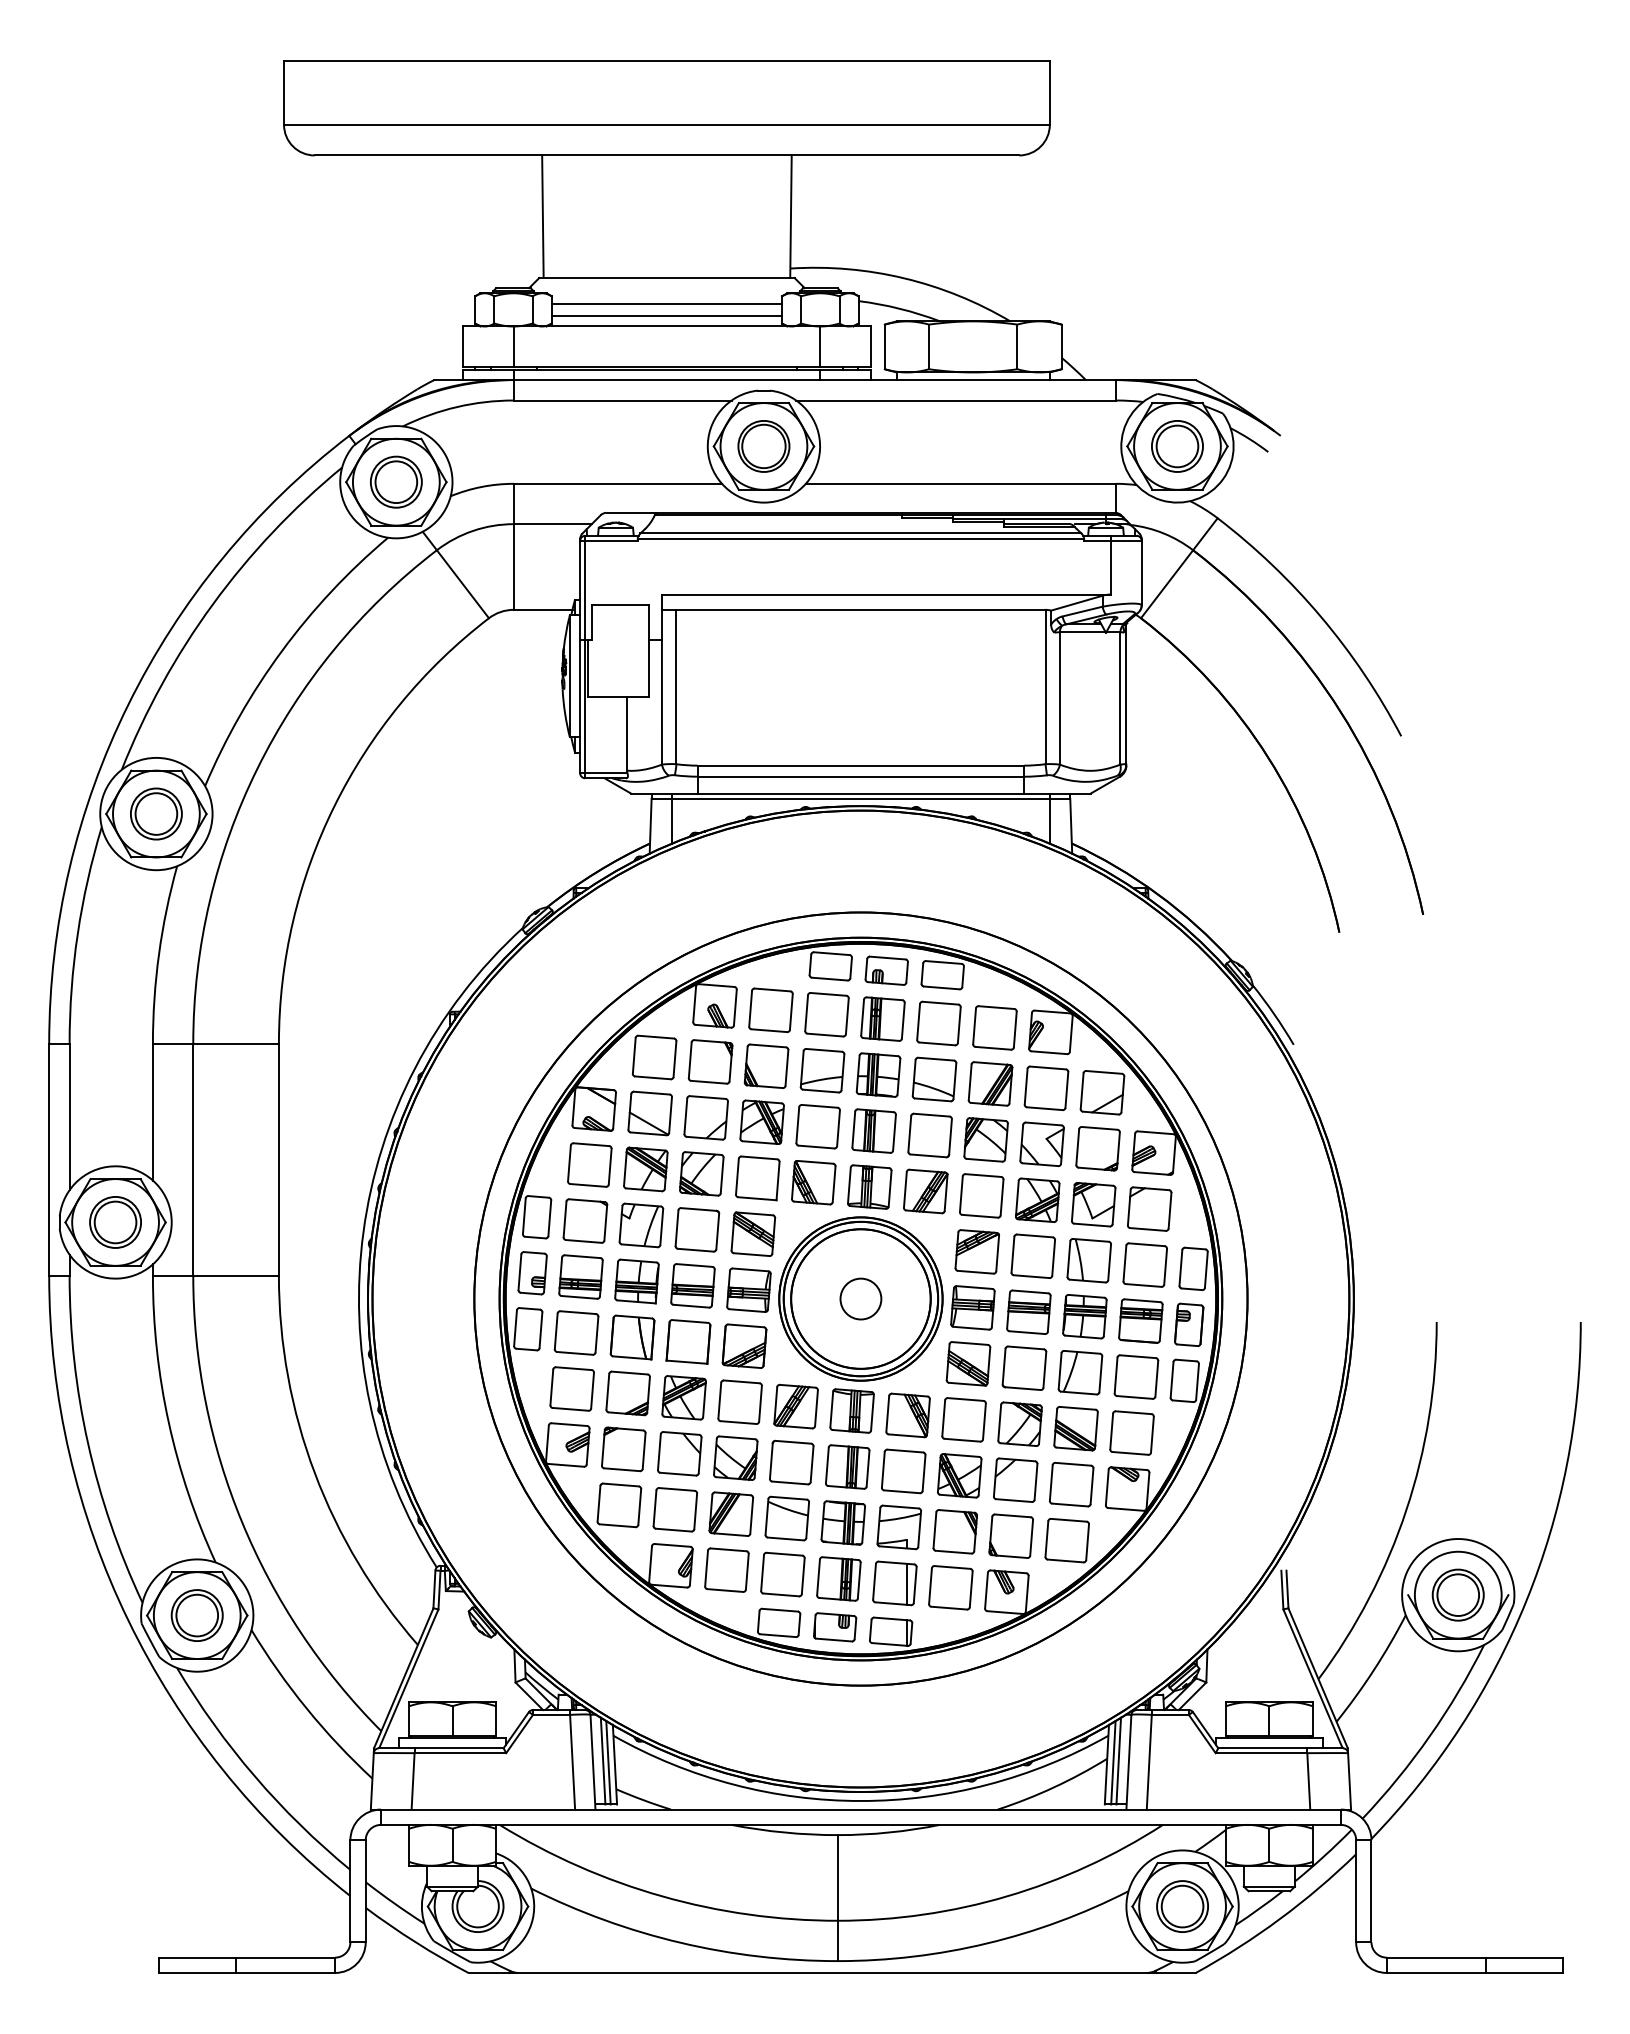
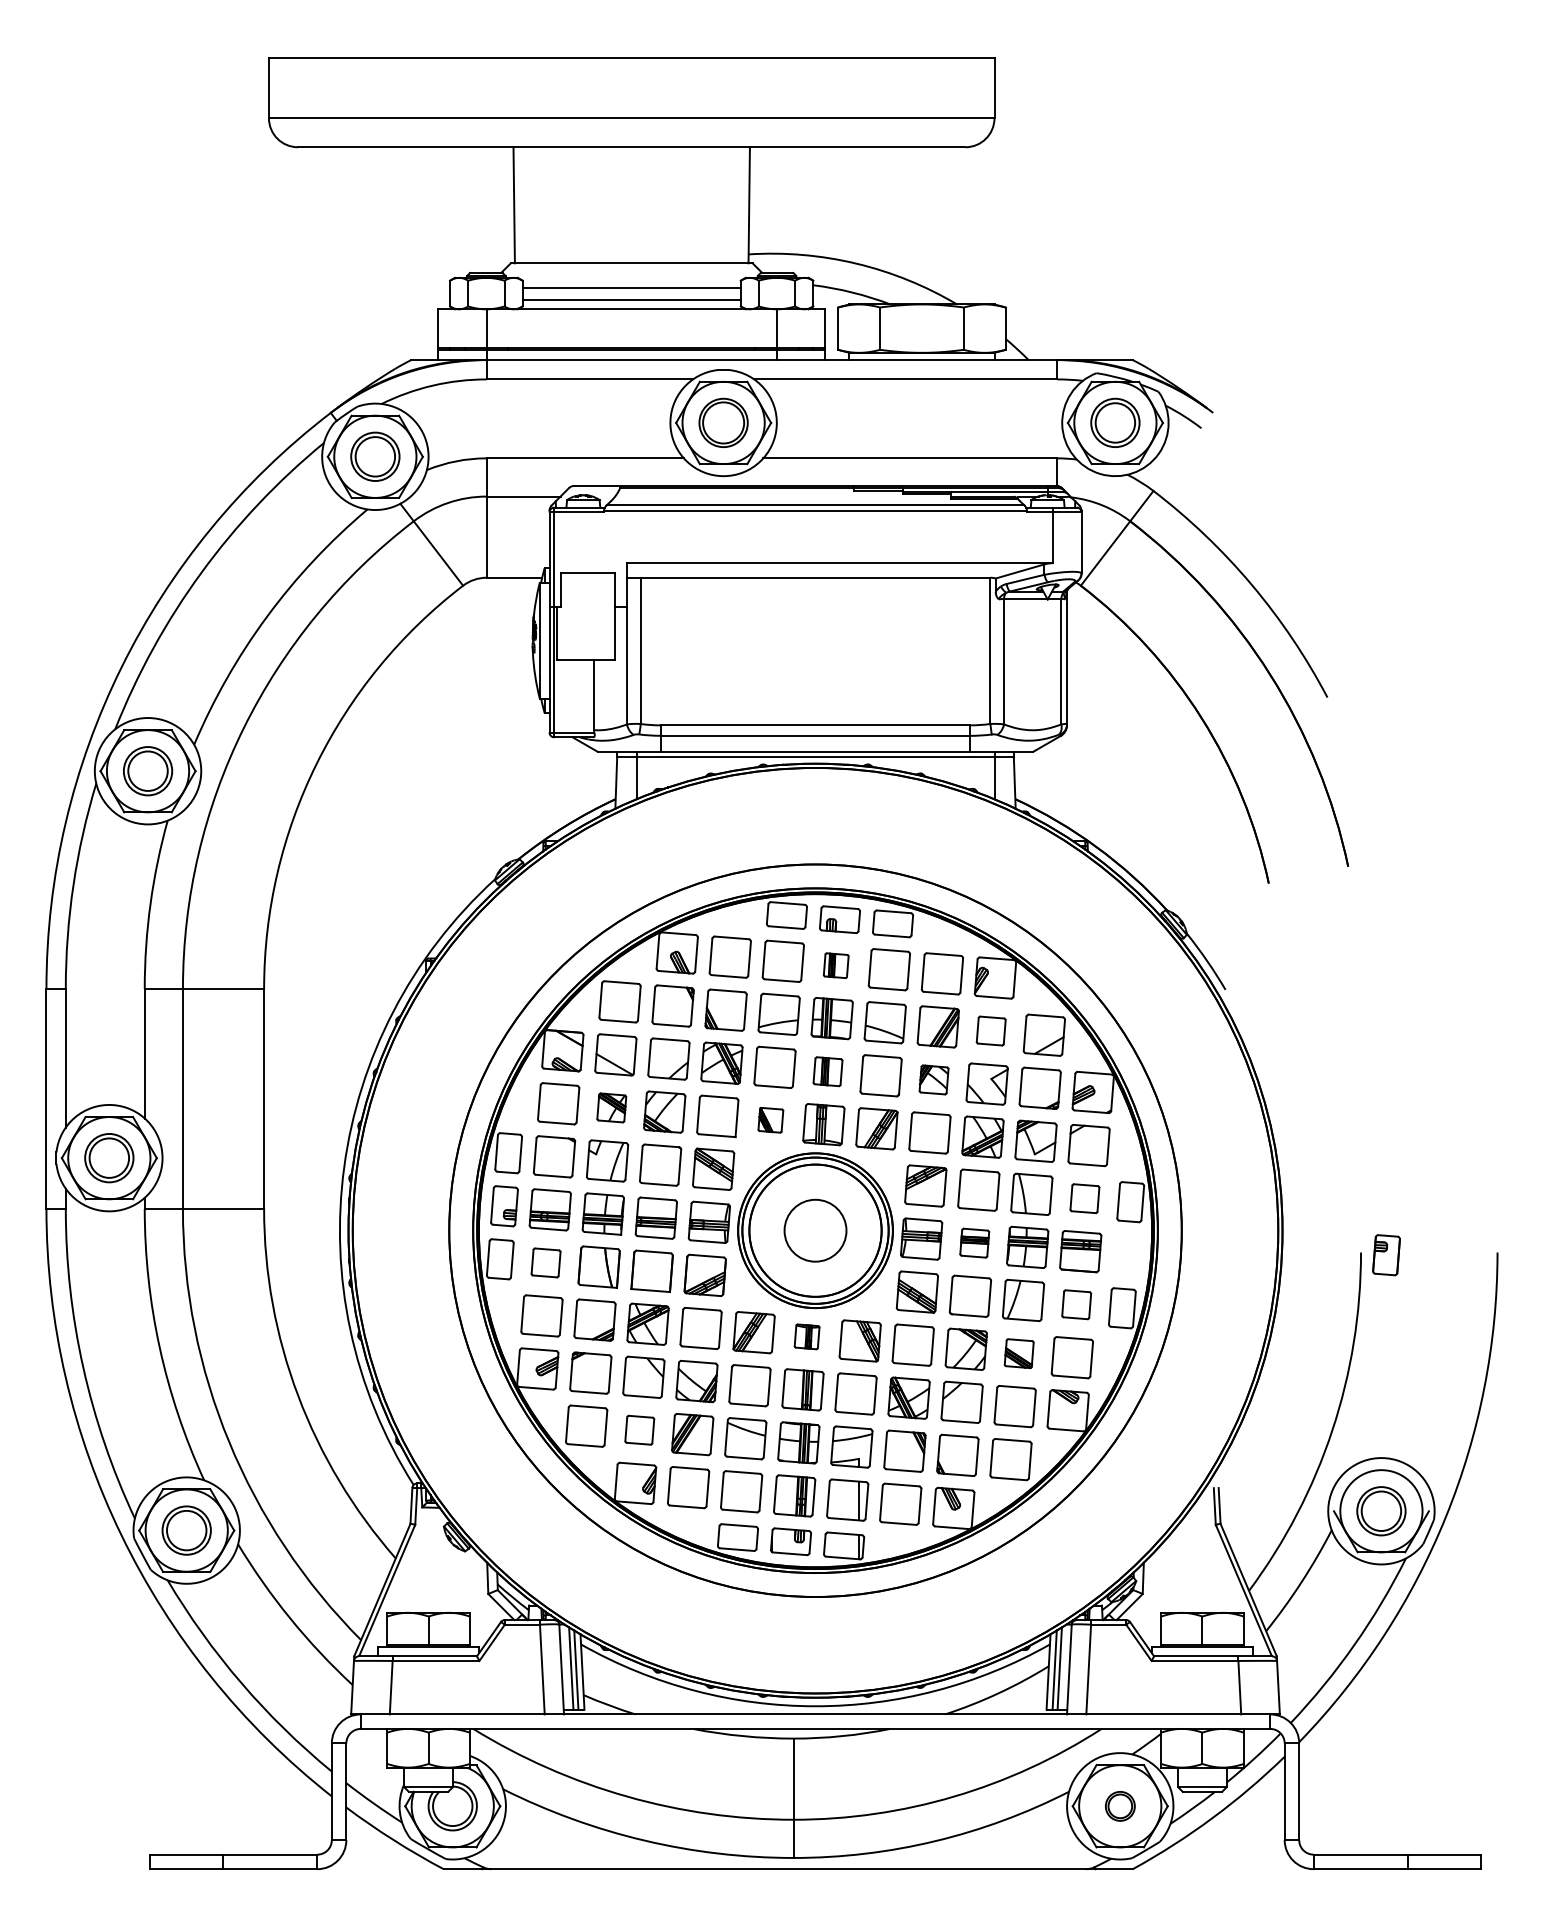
part: (882, 1019) -> (835, 965), size x0.6
part: (1045, 1087) -> (990, 1030), size x0.7
part: (873, 1130) -> (827, 1071), size x0.7
part: (985, 1139) -> (933, 1079), size x0.7
part: (645, 1168) -> (611, 1107), size x0.7
part: (813, 1181) -> (770, 1119), size x0.6
part: (1144, 1265) -> (1084, 1198), size x0.7
circle: (860, 1298) -> (815, 1230), size x1.6
part: (1028, 1311) -> (974, 1242), size x0.7
part: (1189, 1325) -> (1386, 1255), moved
part: (575, 1332) -> (545, 1262), size x0.7
part: (1136, 1376) -> (1076, 1304), size x0.7
part: (851, 1410) -> (806, 1336), size x0.6
part: (1075, 1428) -> (1018, 1353), size x0.7
part: (675, 1508) -> (639, 1429), size x0.7
part: (1182, 1906) -> (1120, 1806), size x0.6

